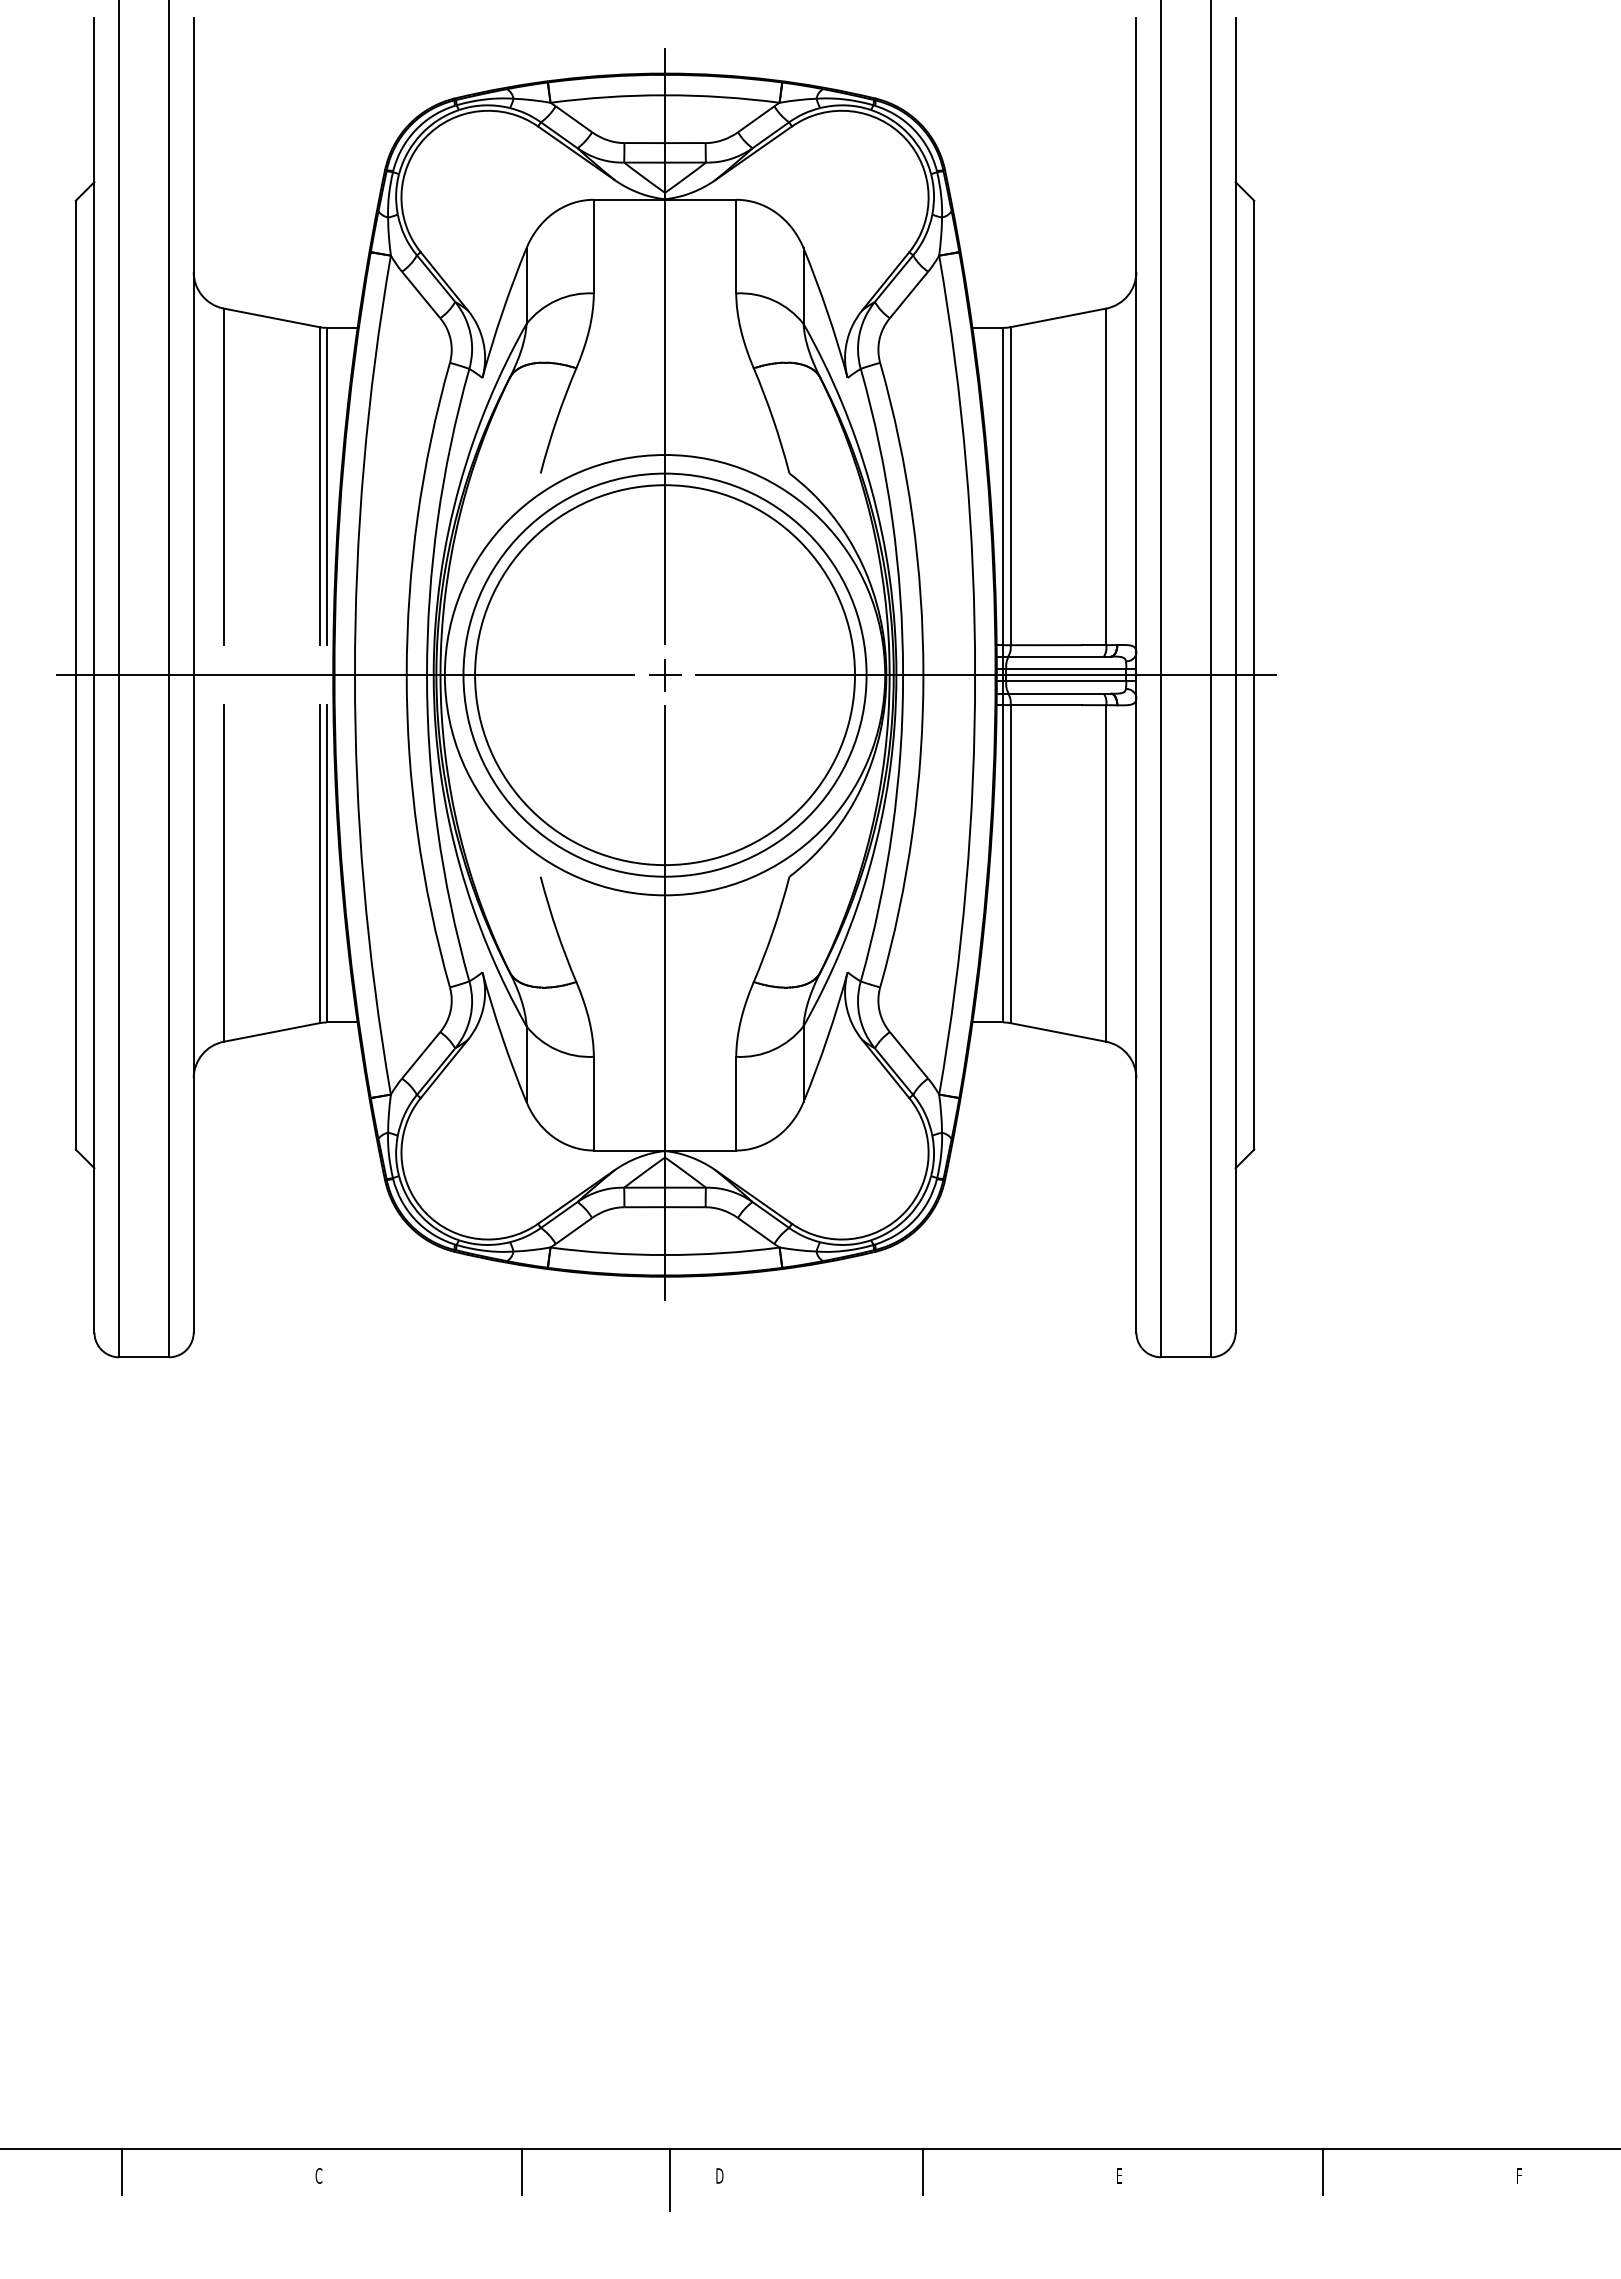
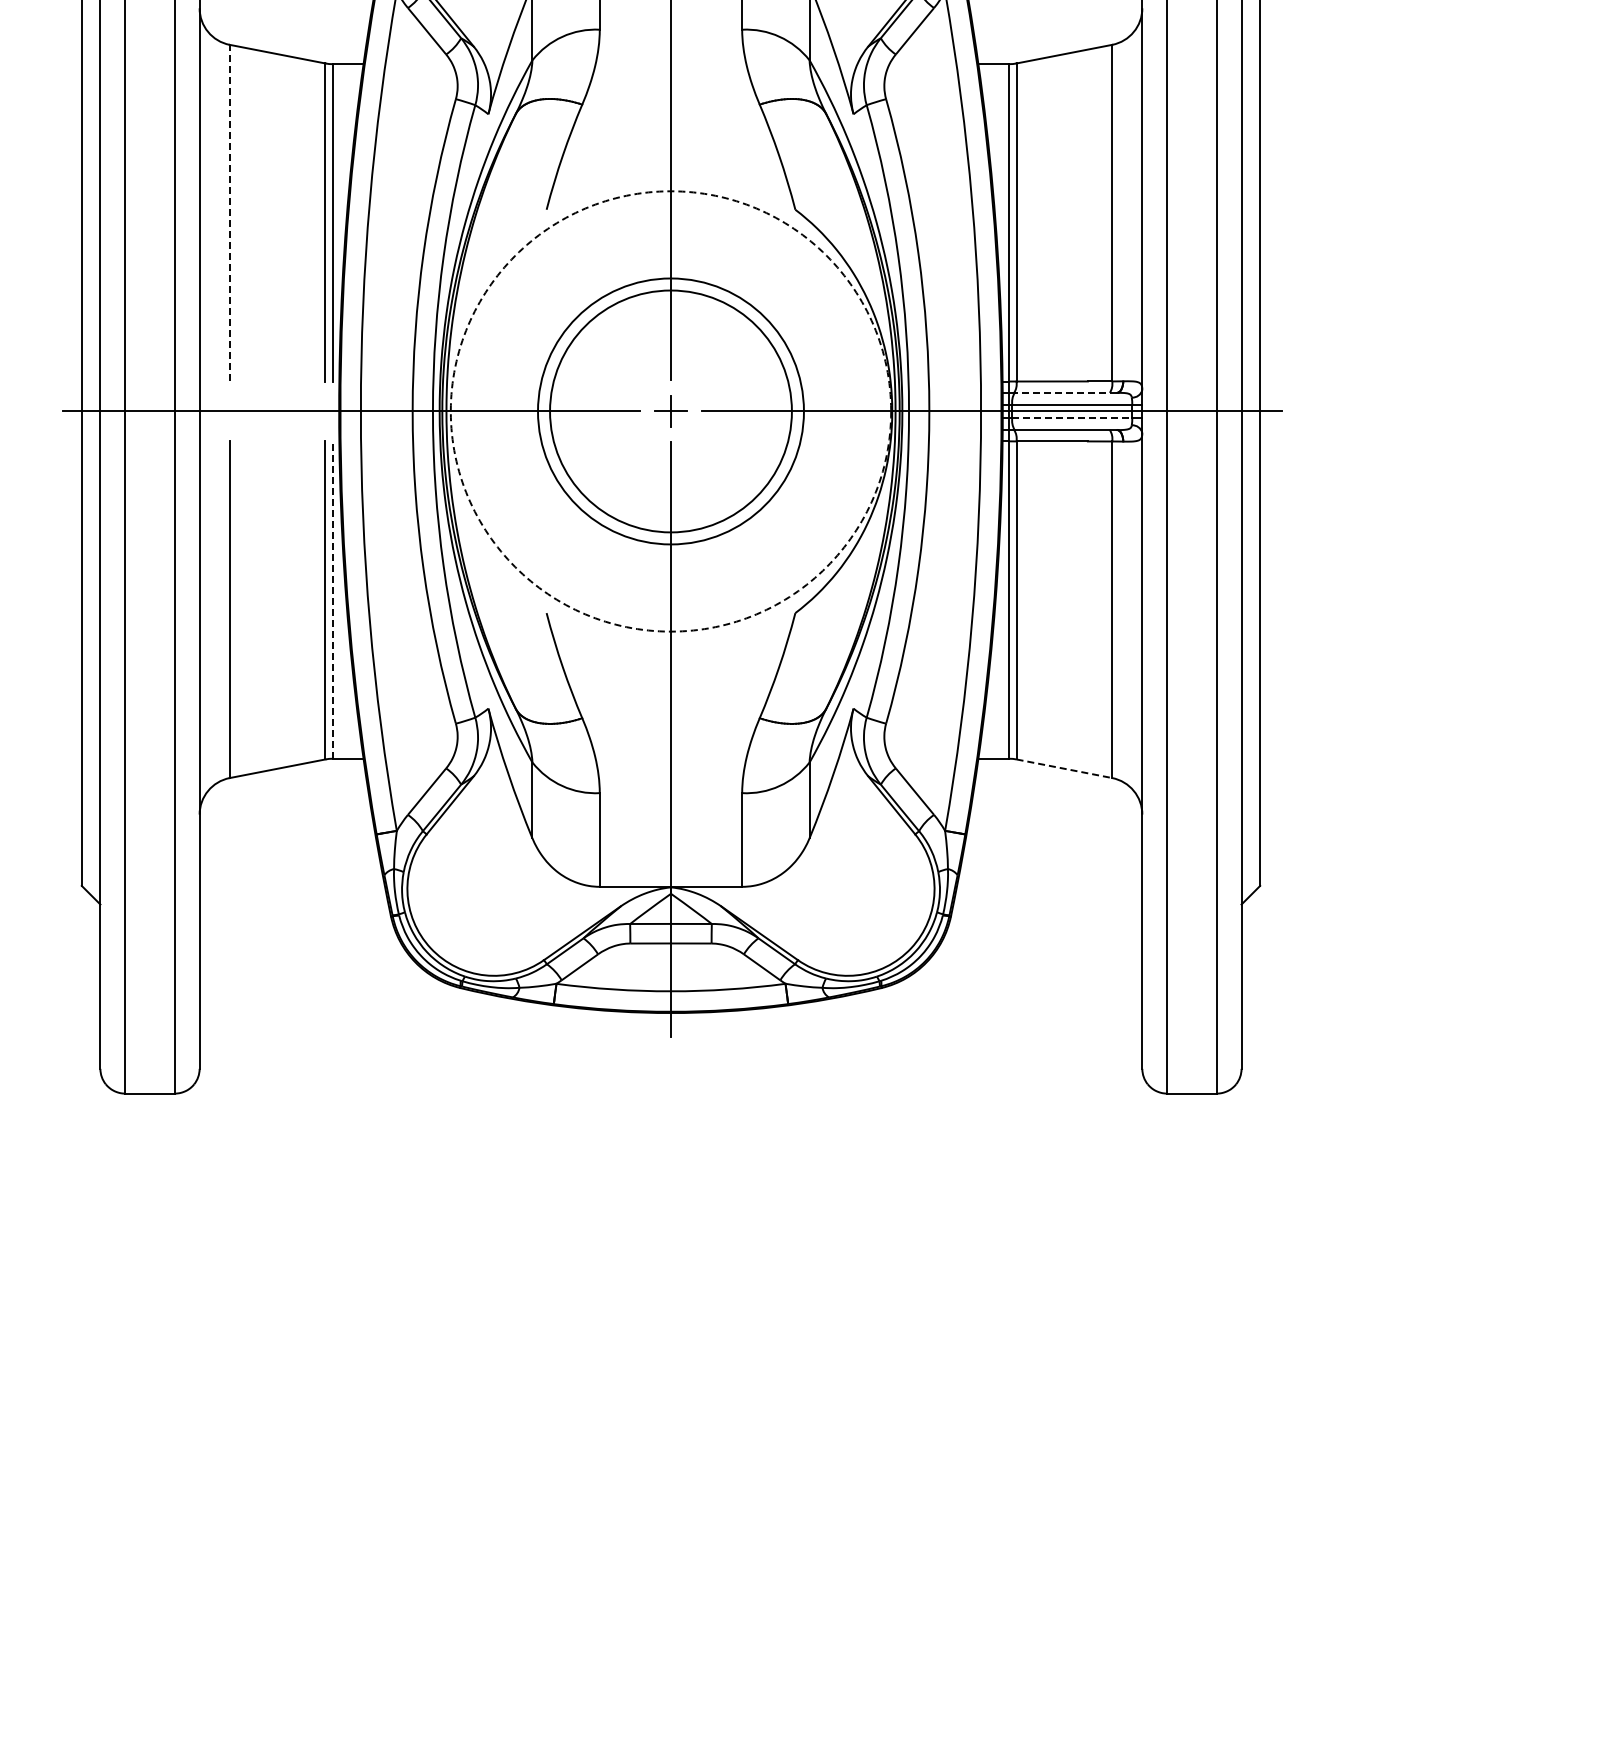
line: (223, 476) -> (229, 212), solid -> dashed
line: (1059, 656) -> (1065, 392), solid -> dashed
circle: (664, 674) -> (670, 410), size x0.6
circle: (664, 675) -> (670, 411), solid -> dashed
circle: (665, 675) -> (671, 411), size x0.7
line: (1066, 681) -> (1072, 417), solid -> dashed
line: (326, 863) -> (332, 599), solid -> dashed
line: (1058, 1032) -> (1064, 768), solid -> dashed

